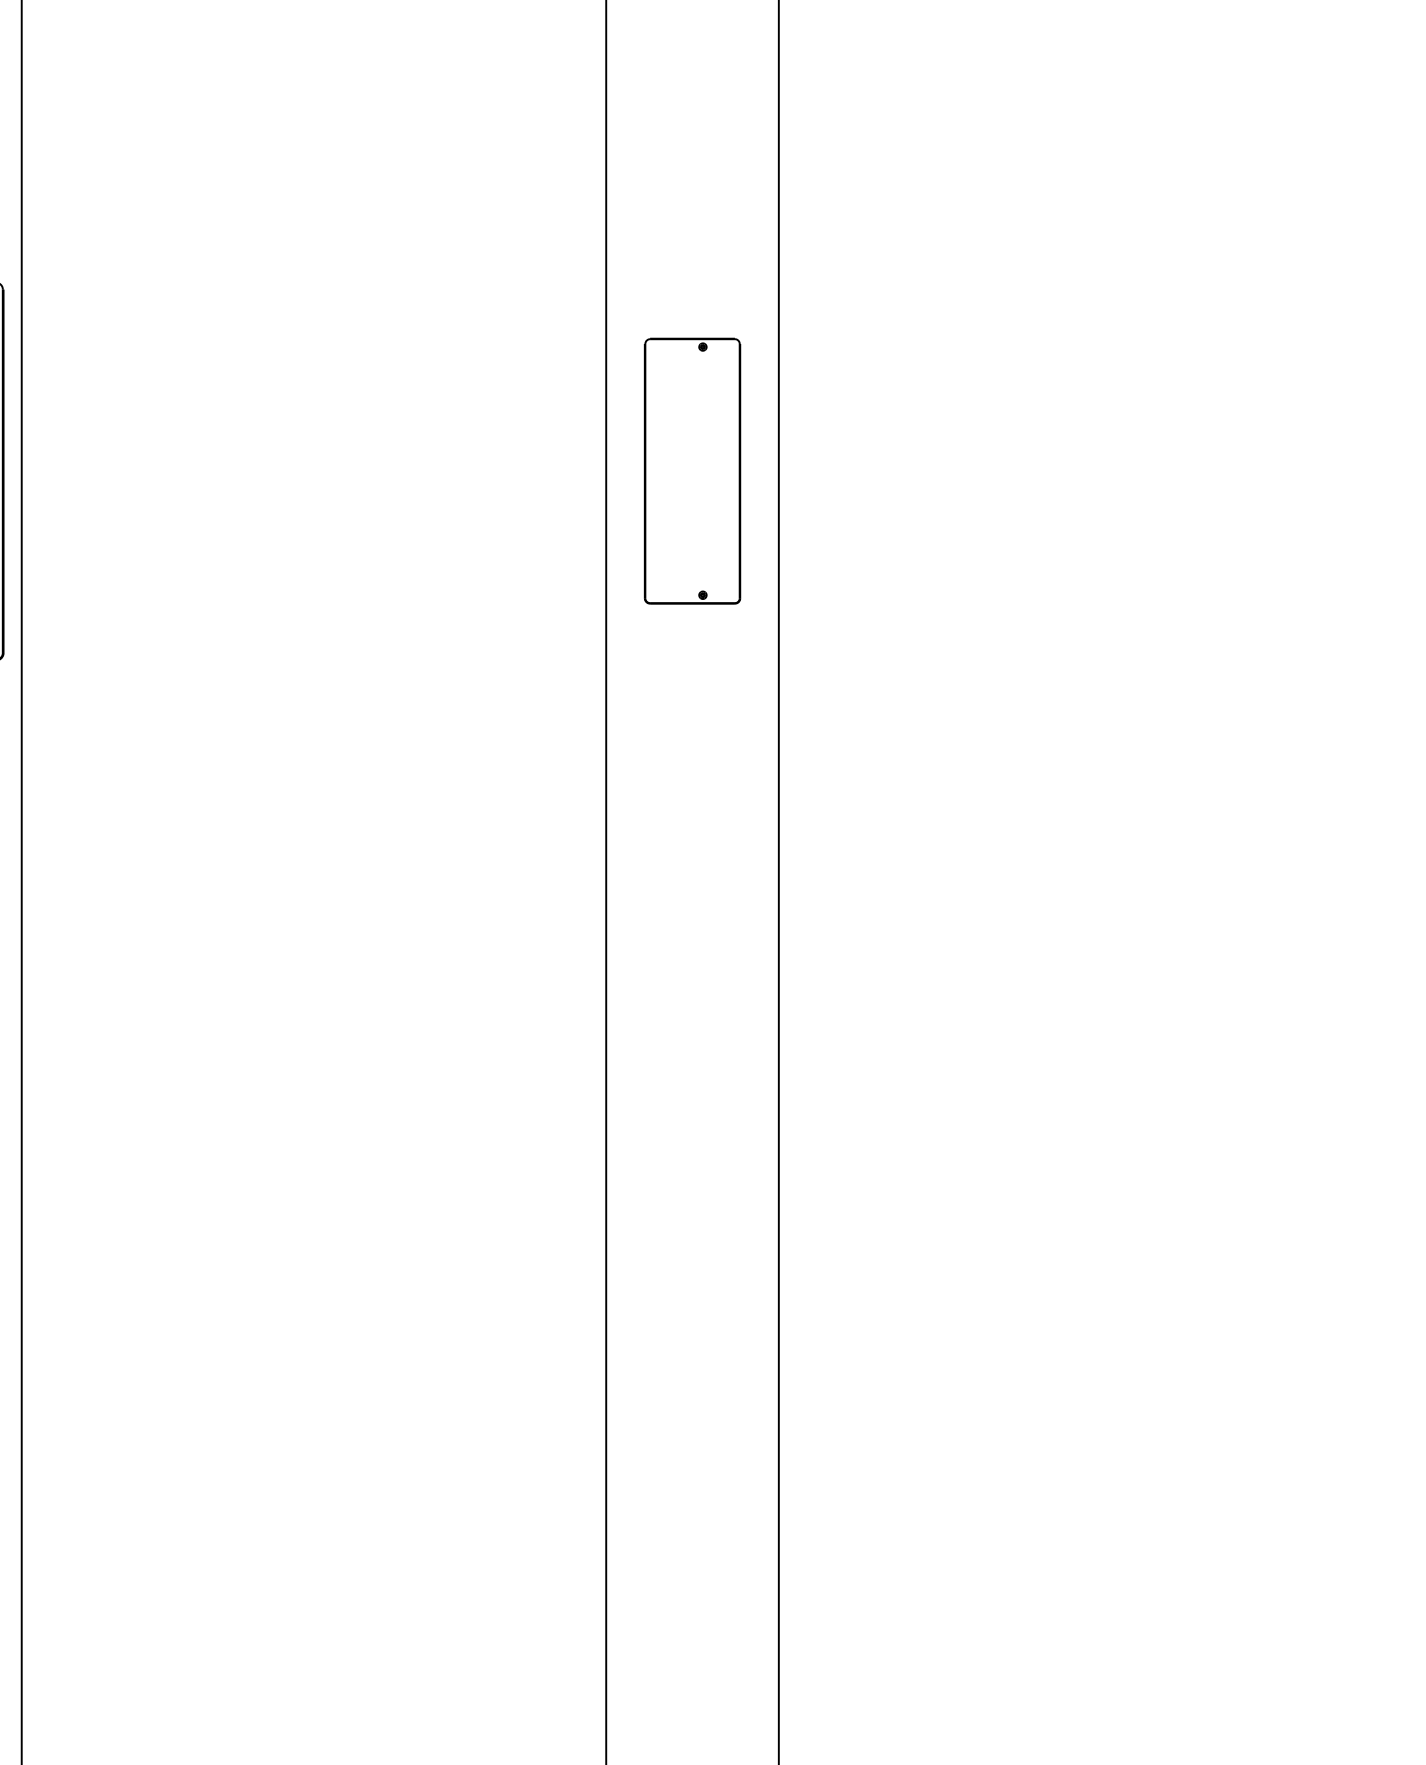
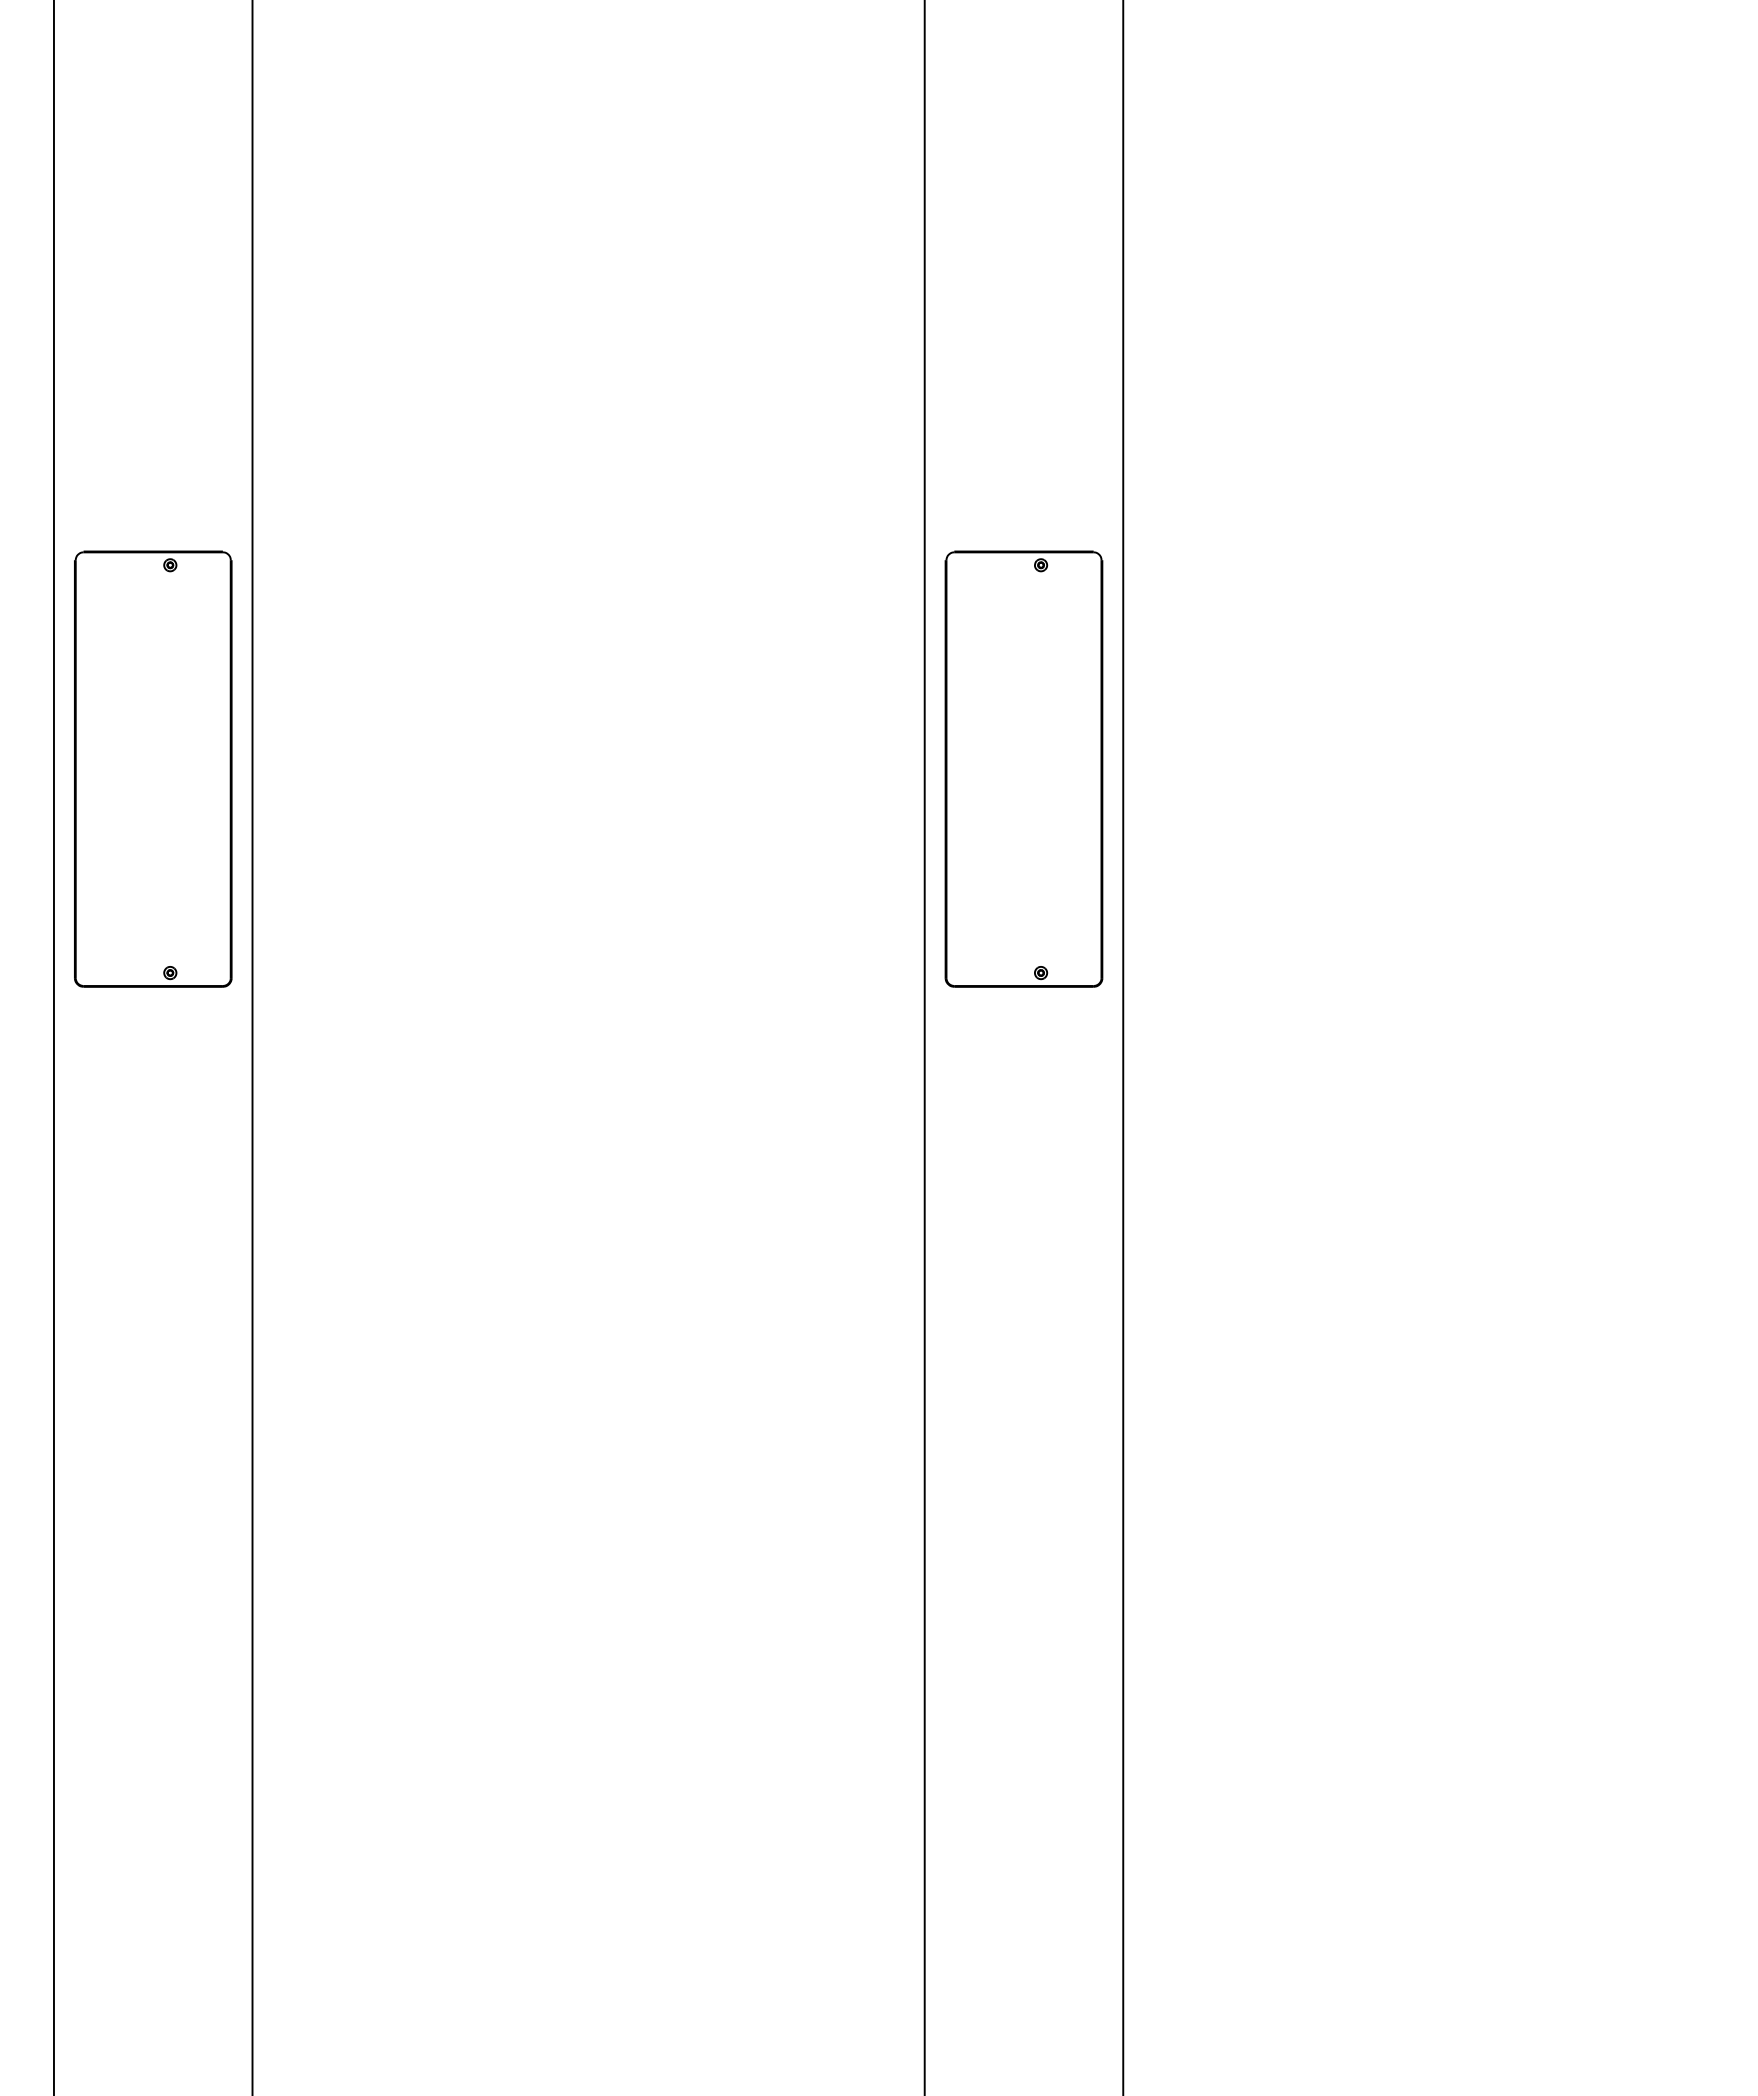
part: (692, 470) -> (1023, 768), size x1.43

